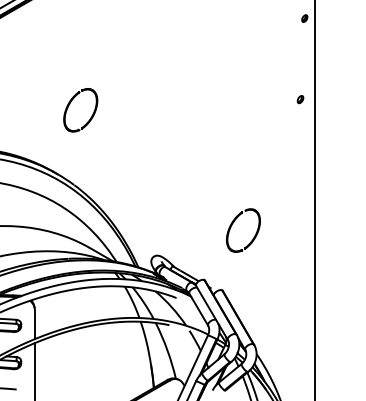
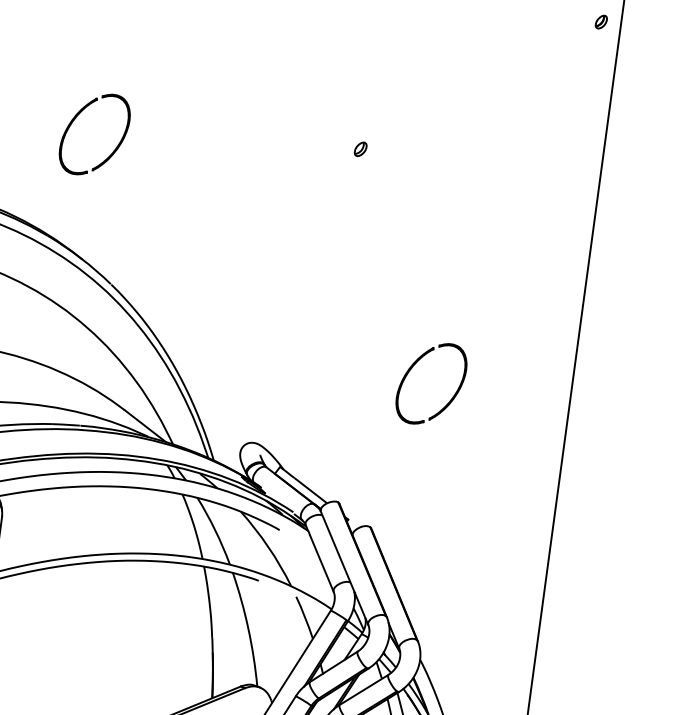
part: (300, 99) -> (360, 149), moved
part: (80, 110) -> (94, 134), moved
part: (234, 222) -> (416, 365), moved

